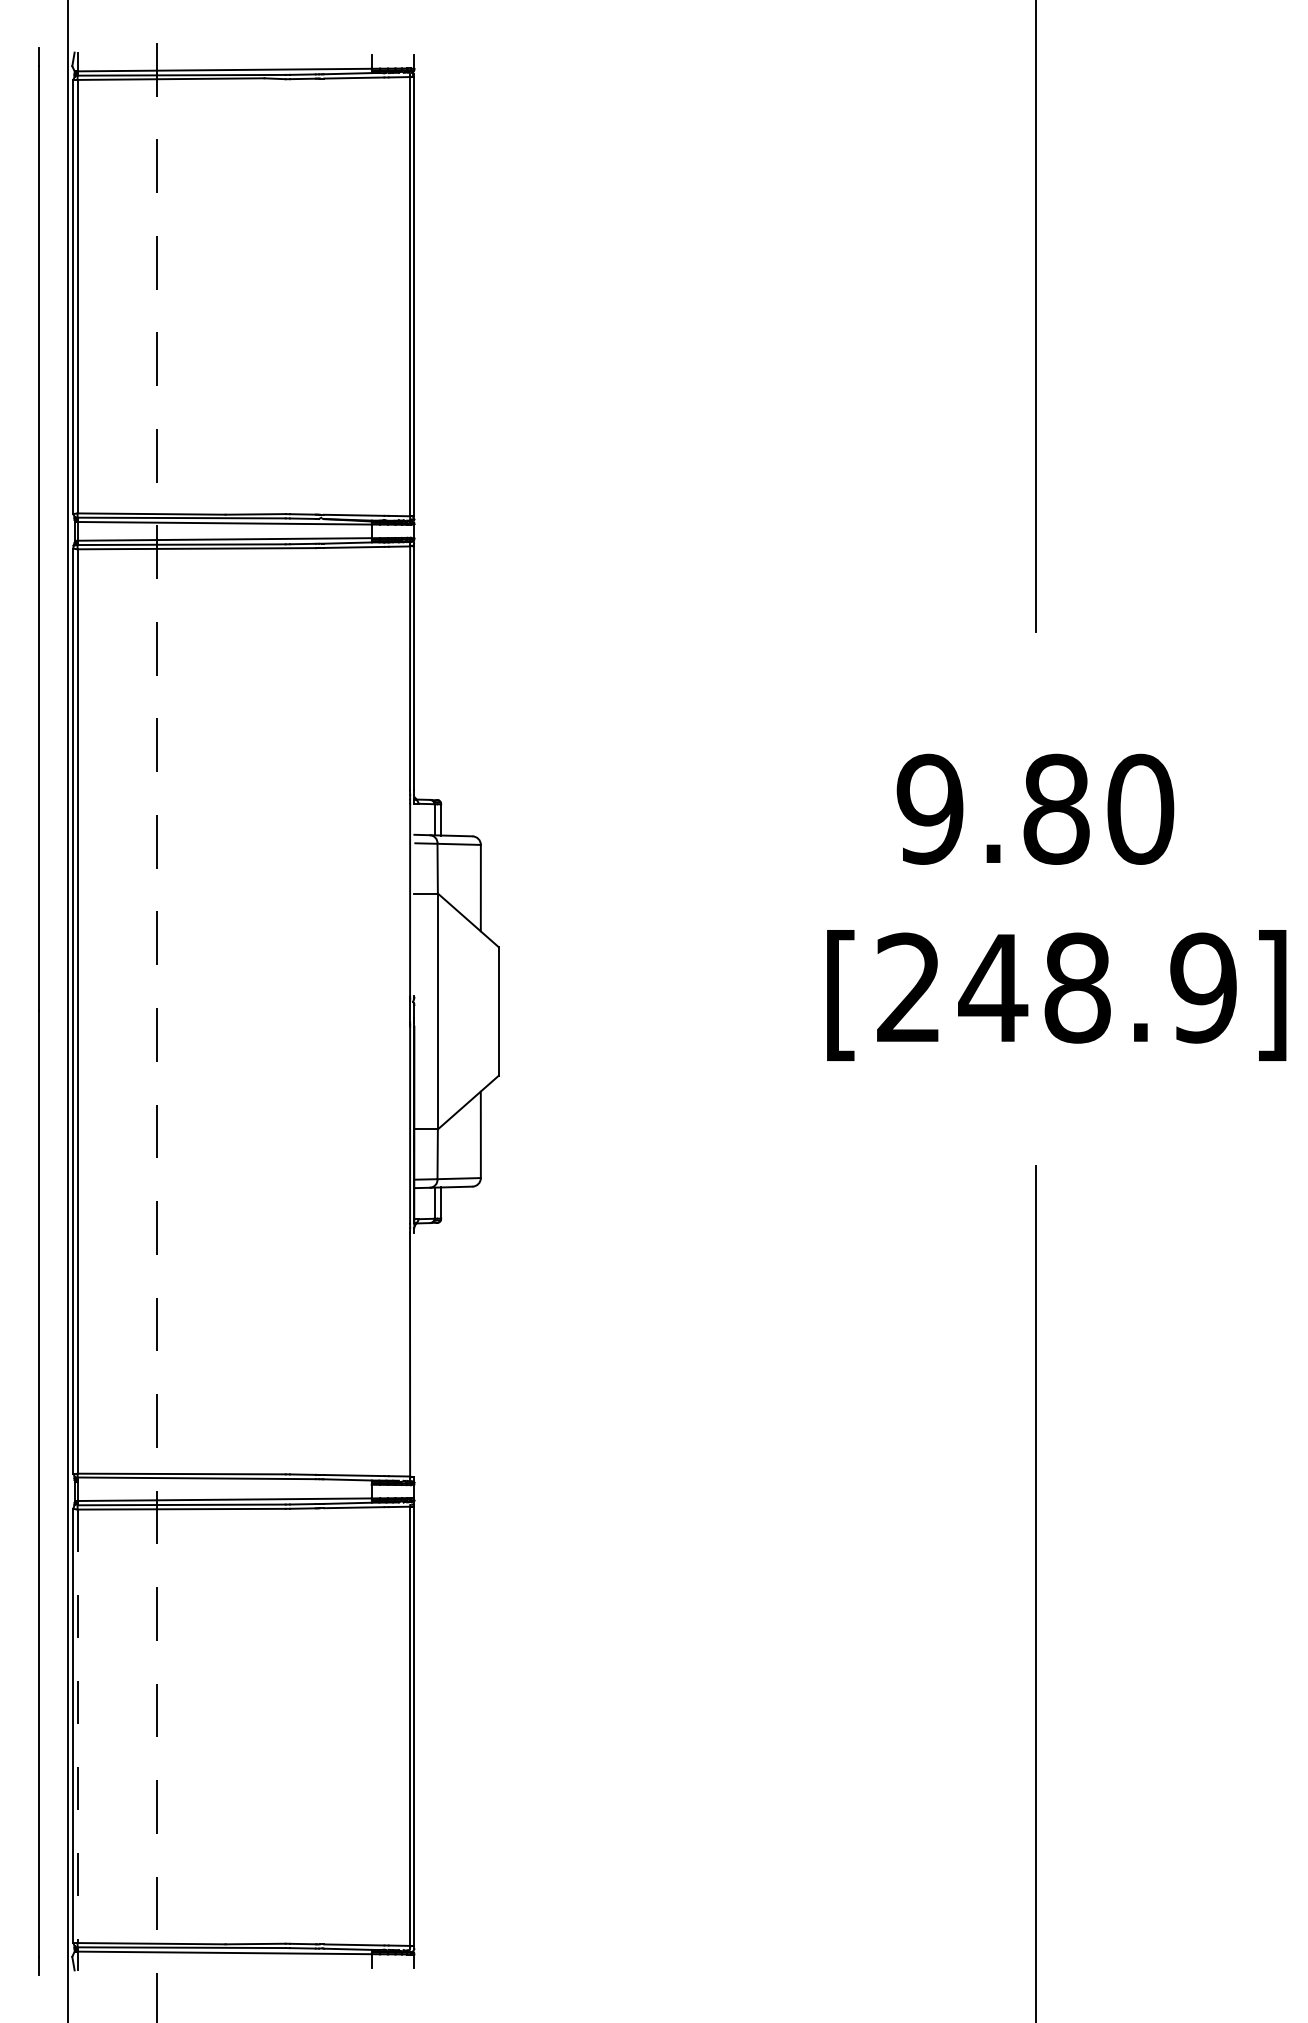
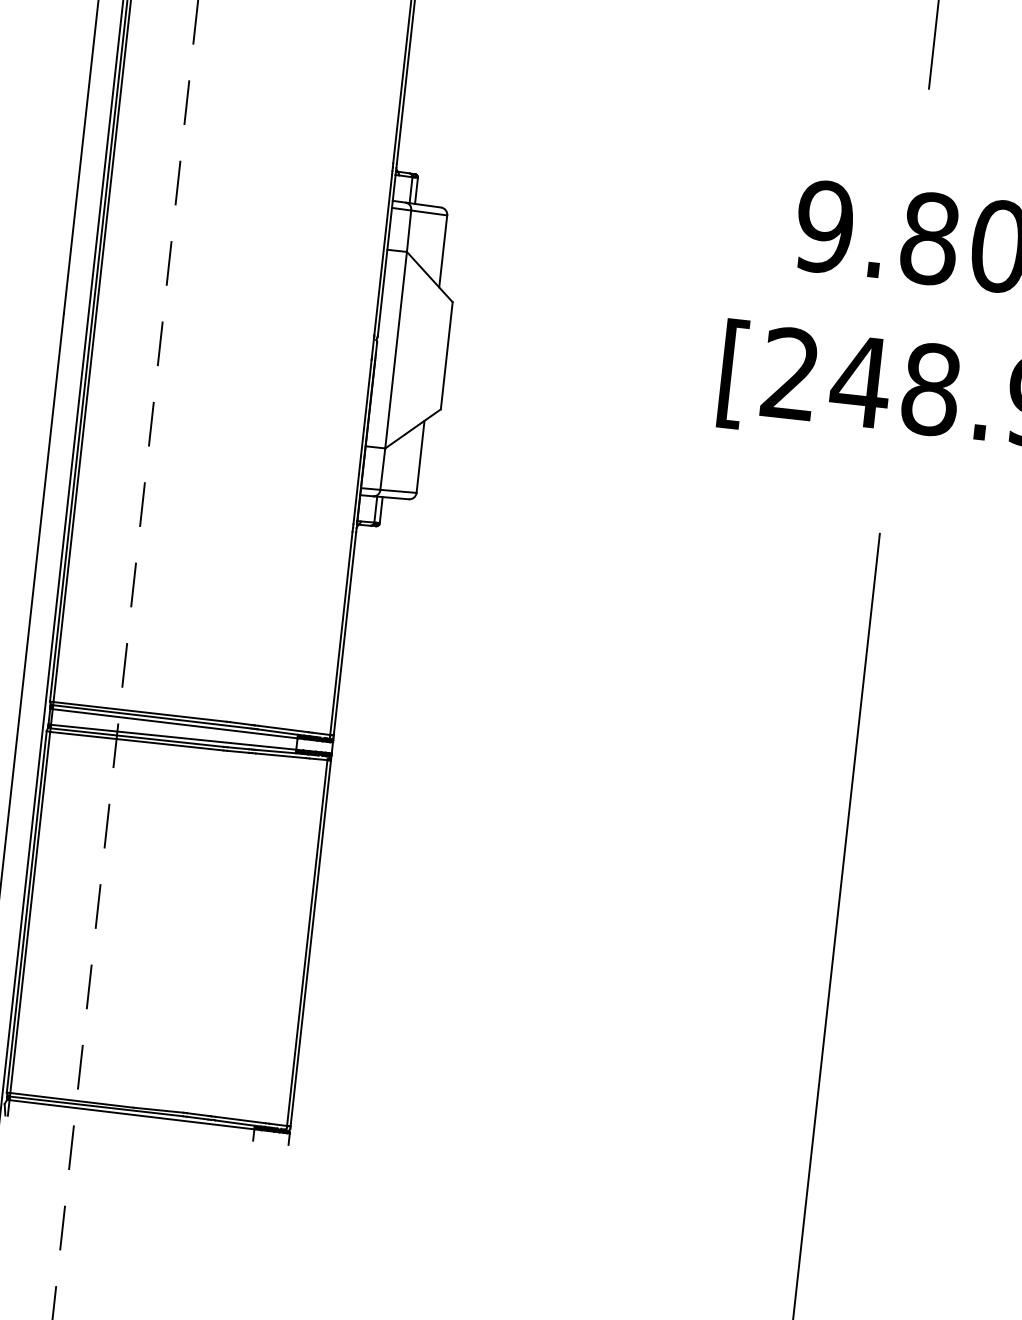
line: (414, 899) -> (386, 254), added
line: (414, 1354) -> (345, 633), added
line: (224, 1483) -> (174, 723), added
line: (77, 1726) -> (30, 912), dashed -> solid

